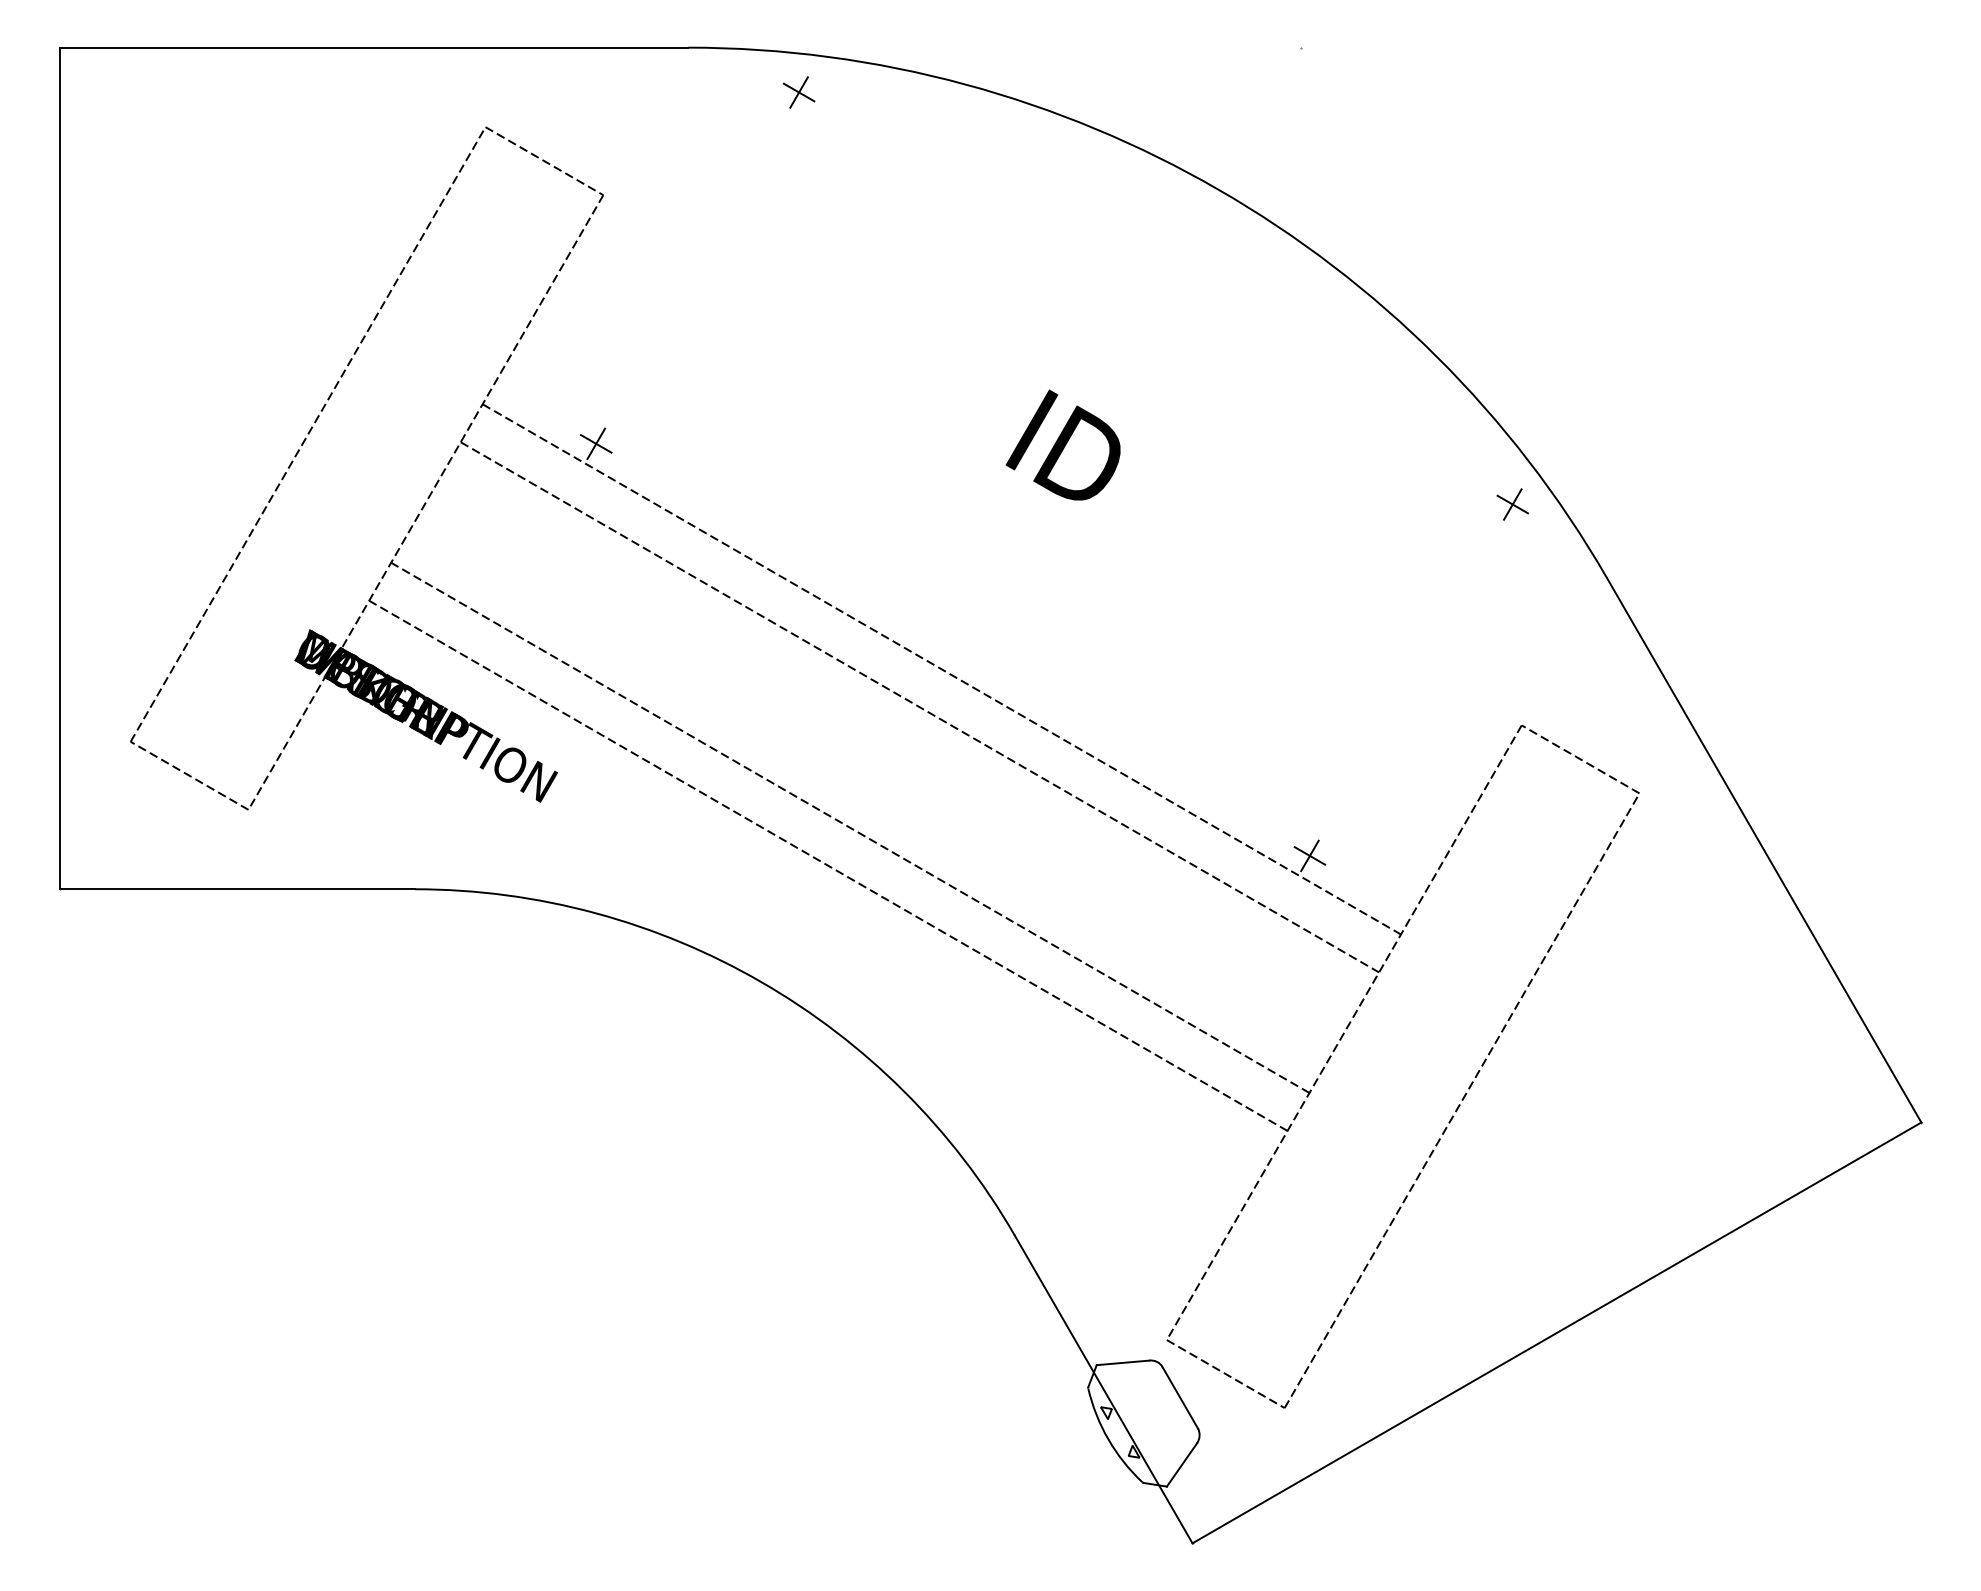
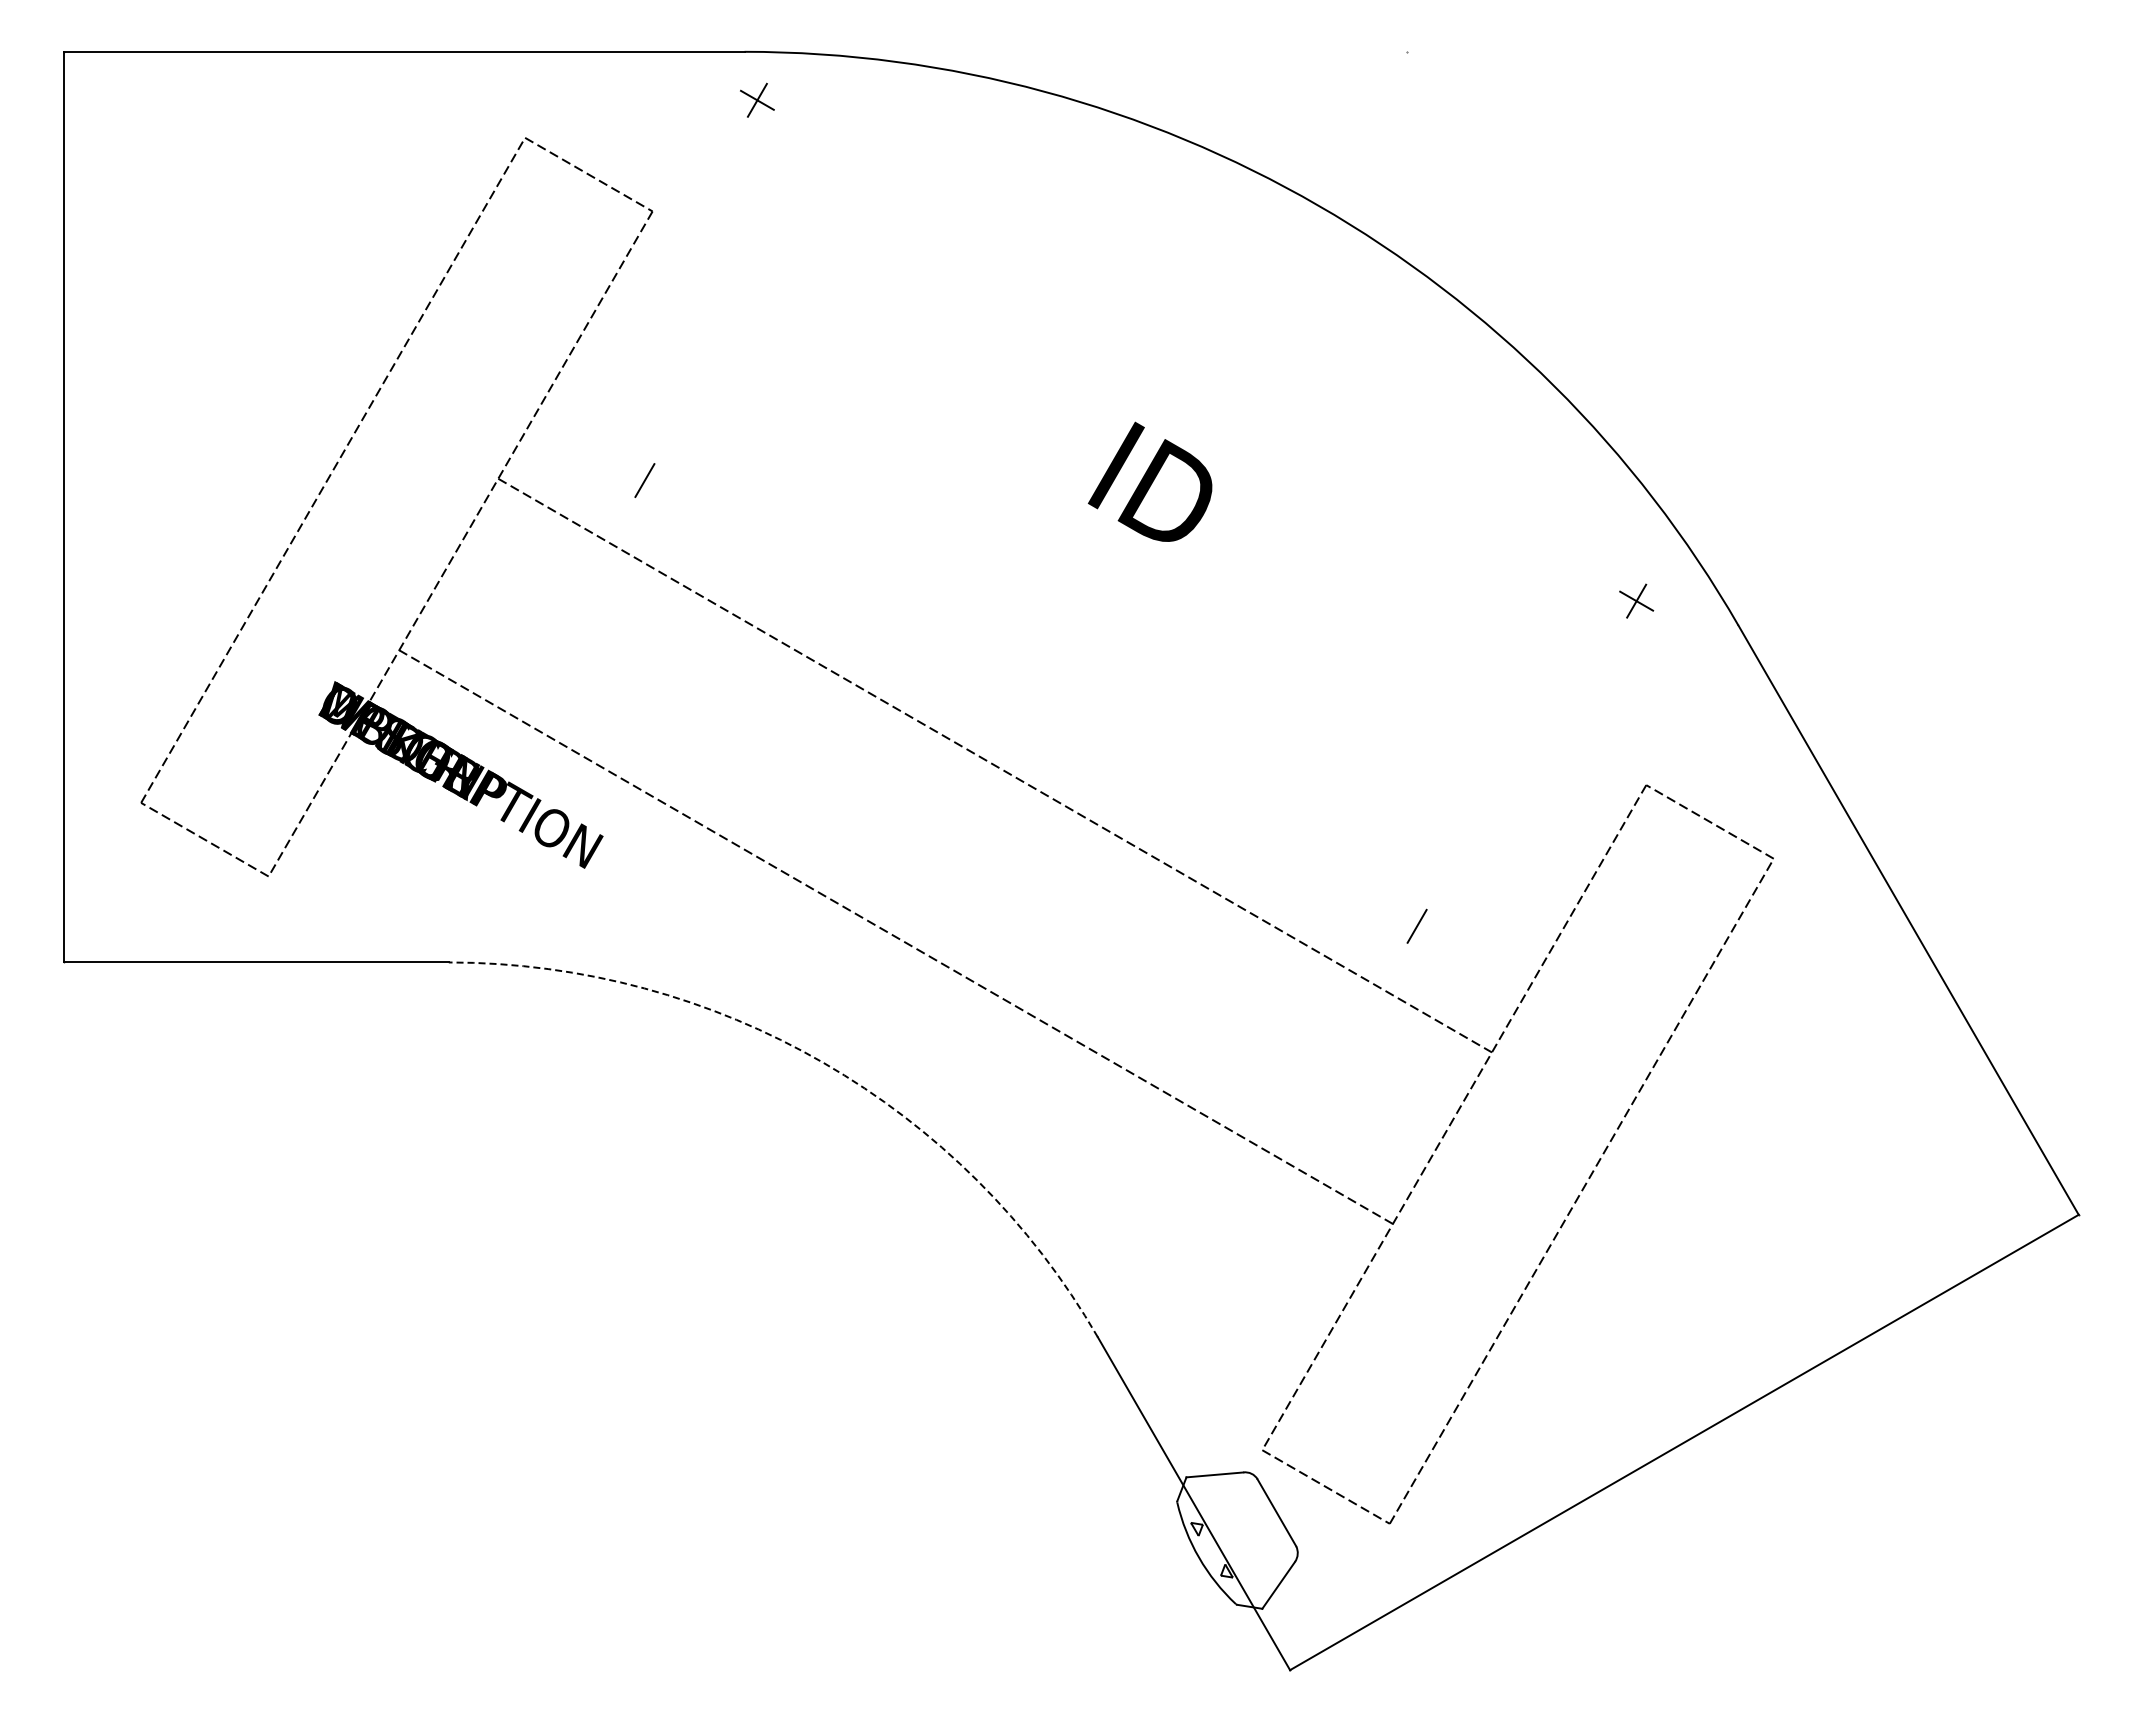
part: (799, 91) -> (757, 99), moved
line: (595, 443) -> (644, 480), removed
part: (1512, 503) -> (1636, 600), moved
line: (941, 669) -> (1018, 724), removed
line: (850, 827) -> (919, 895), removed
line: (1309, 855) -> (1416, 925), removed
arc: (761, 981) -> (823, 1062), solid -> dashed

